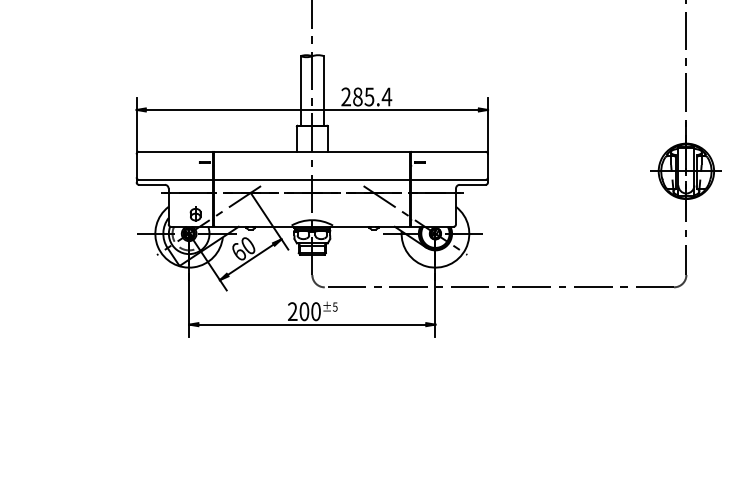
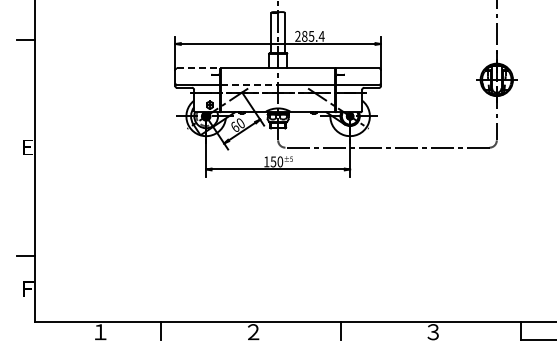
line: (176, 151) -> (198, 68), solid -> dashed
line: (263, 179) -> (249, 84), solid -> dashed
text: (299, 310) -> (270, 161), 200 -> 150

